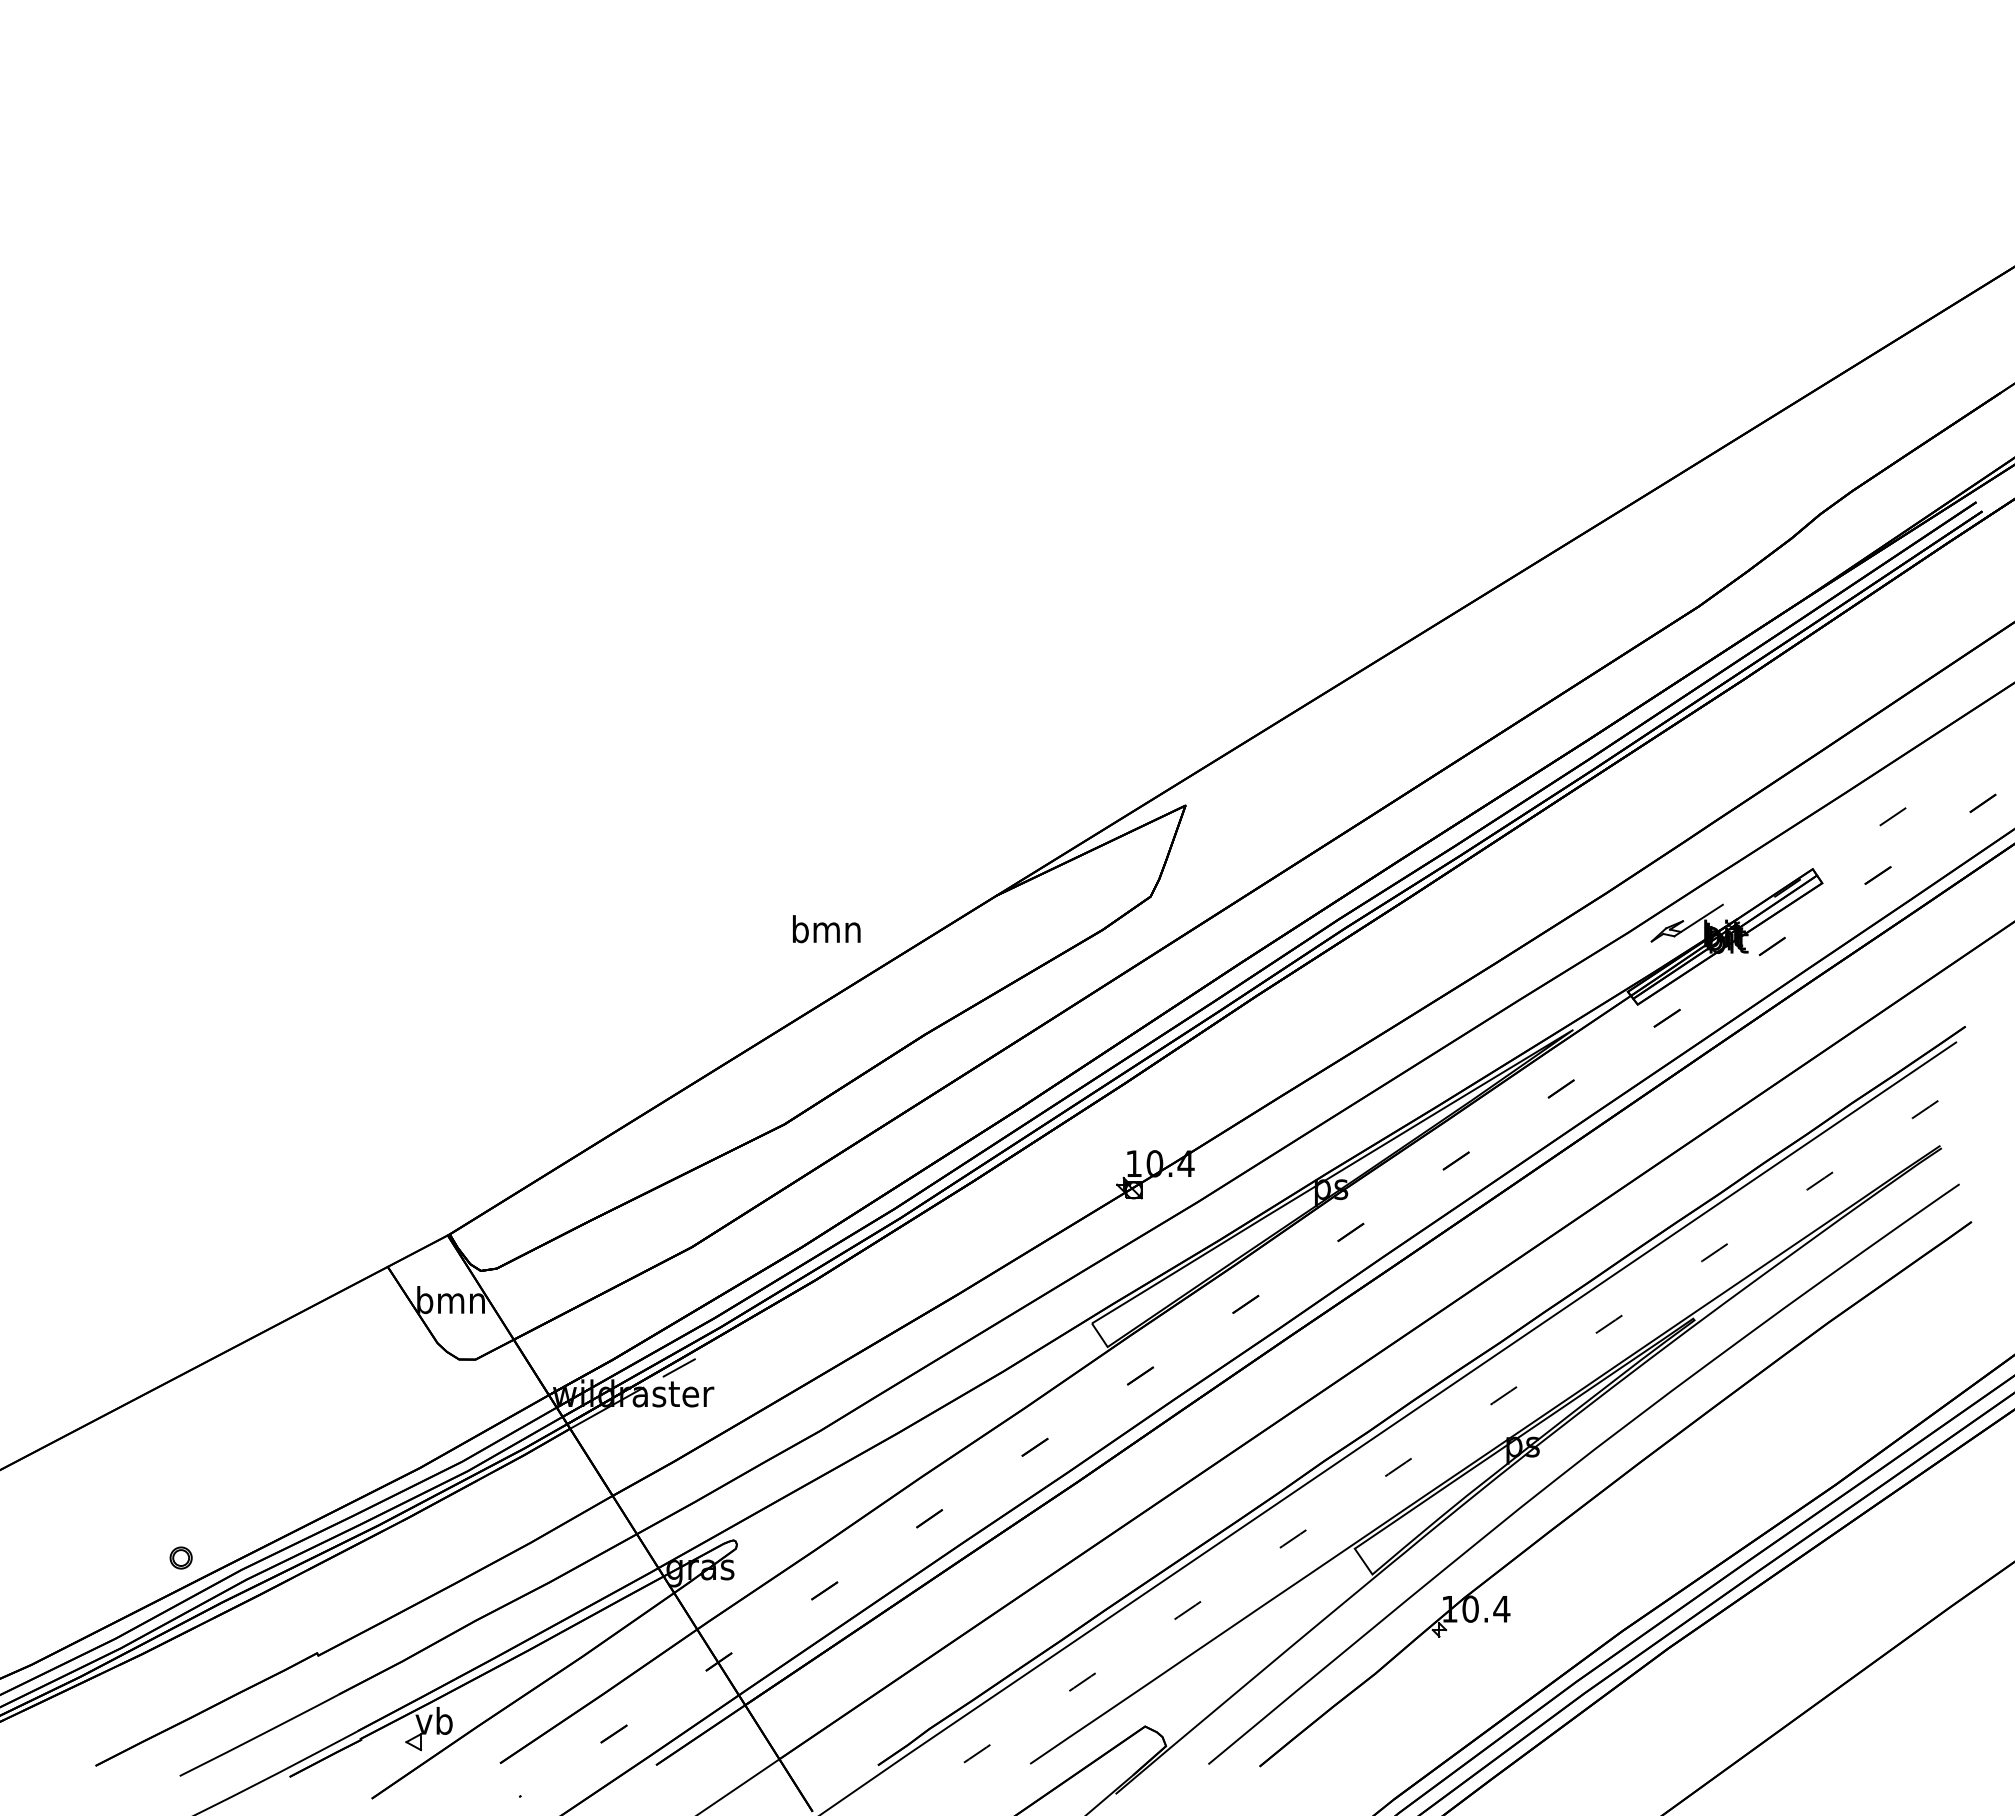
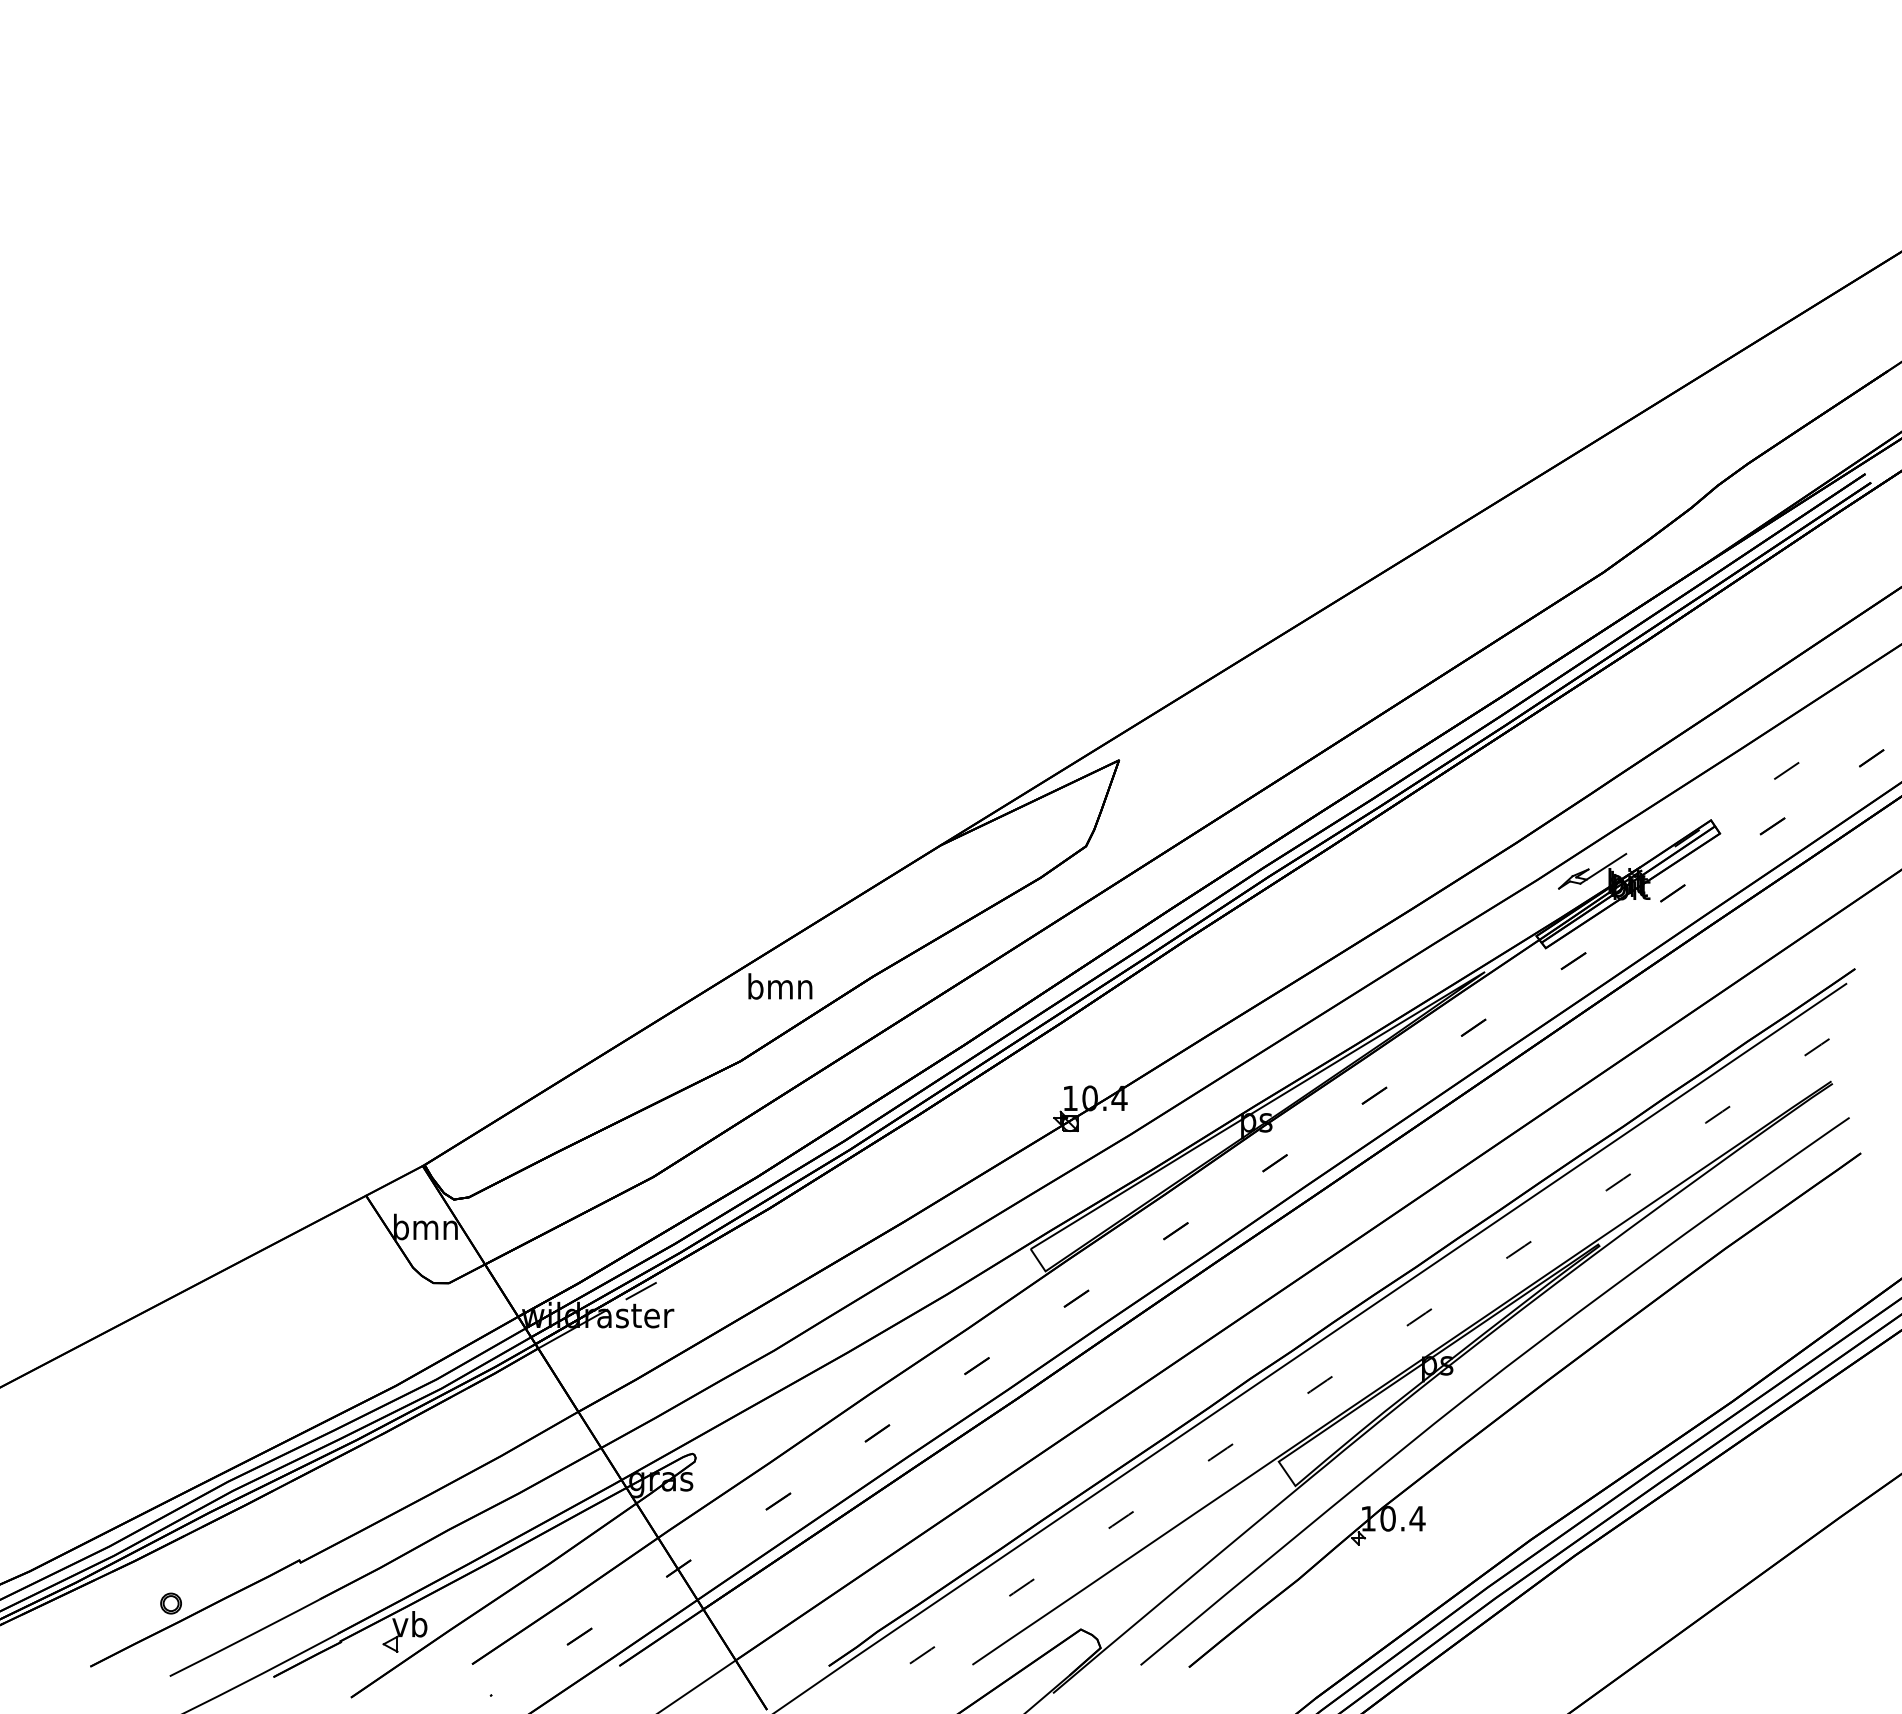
text: (826, 929) -> (780, 986), moved
part: (180, 1557) -> (170, 1603), moved

